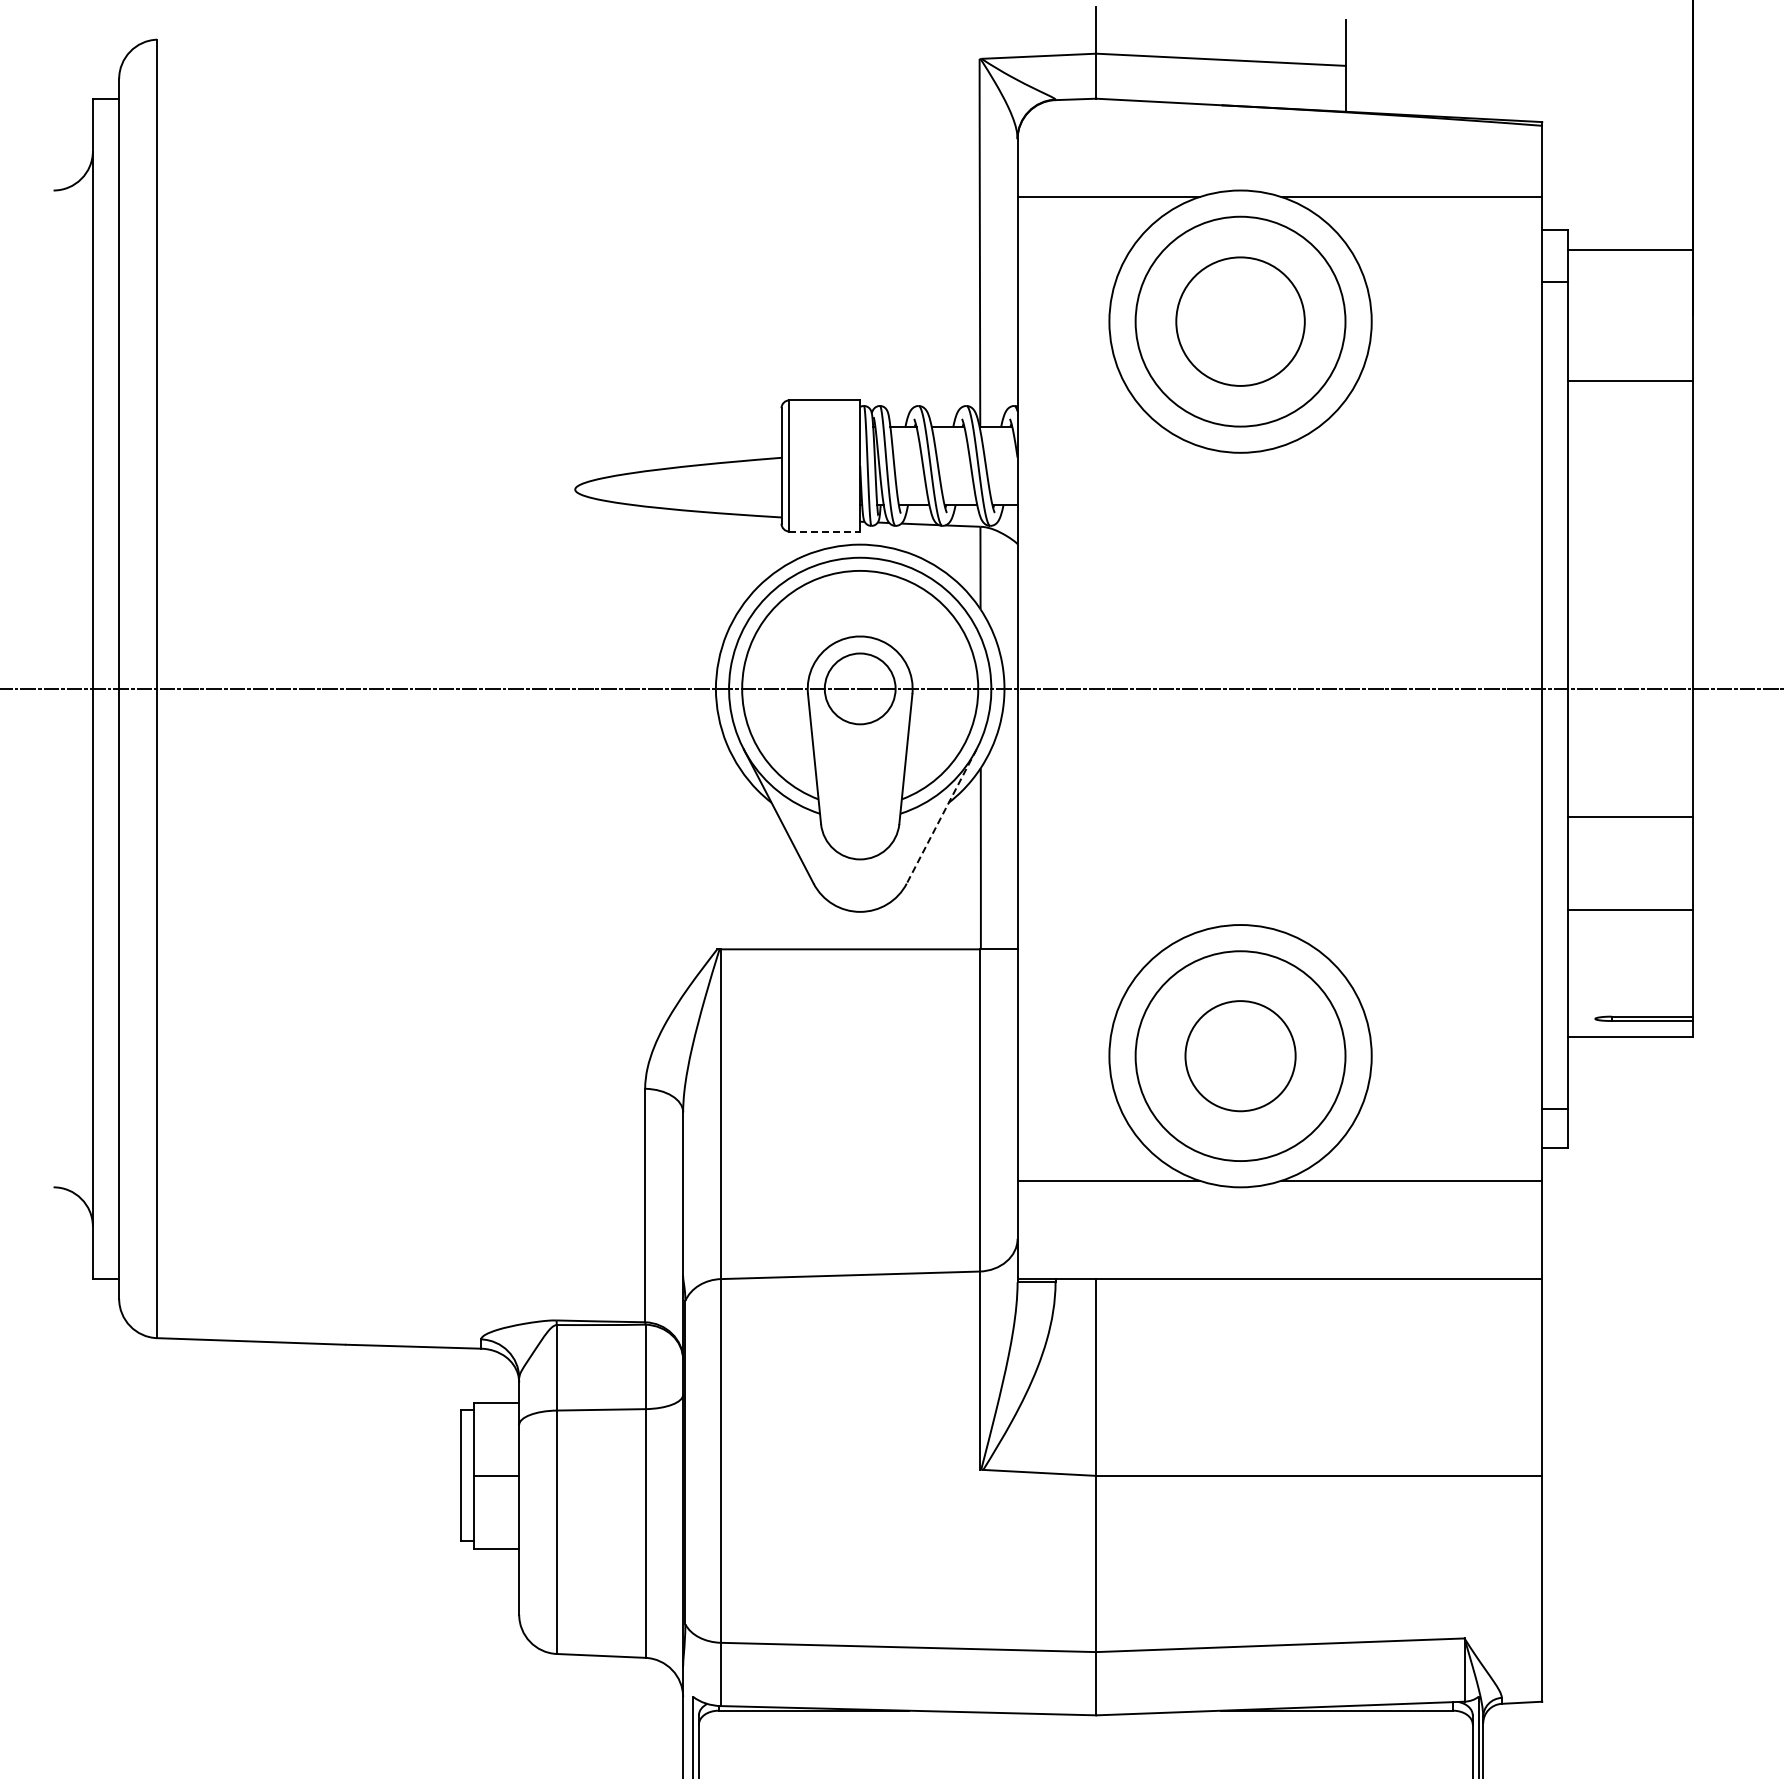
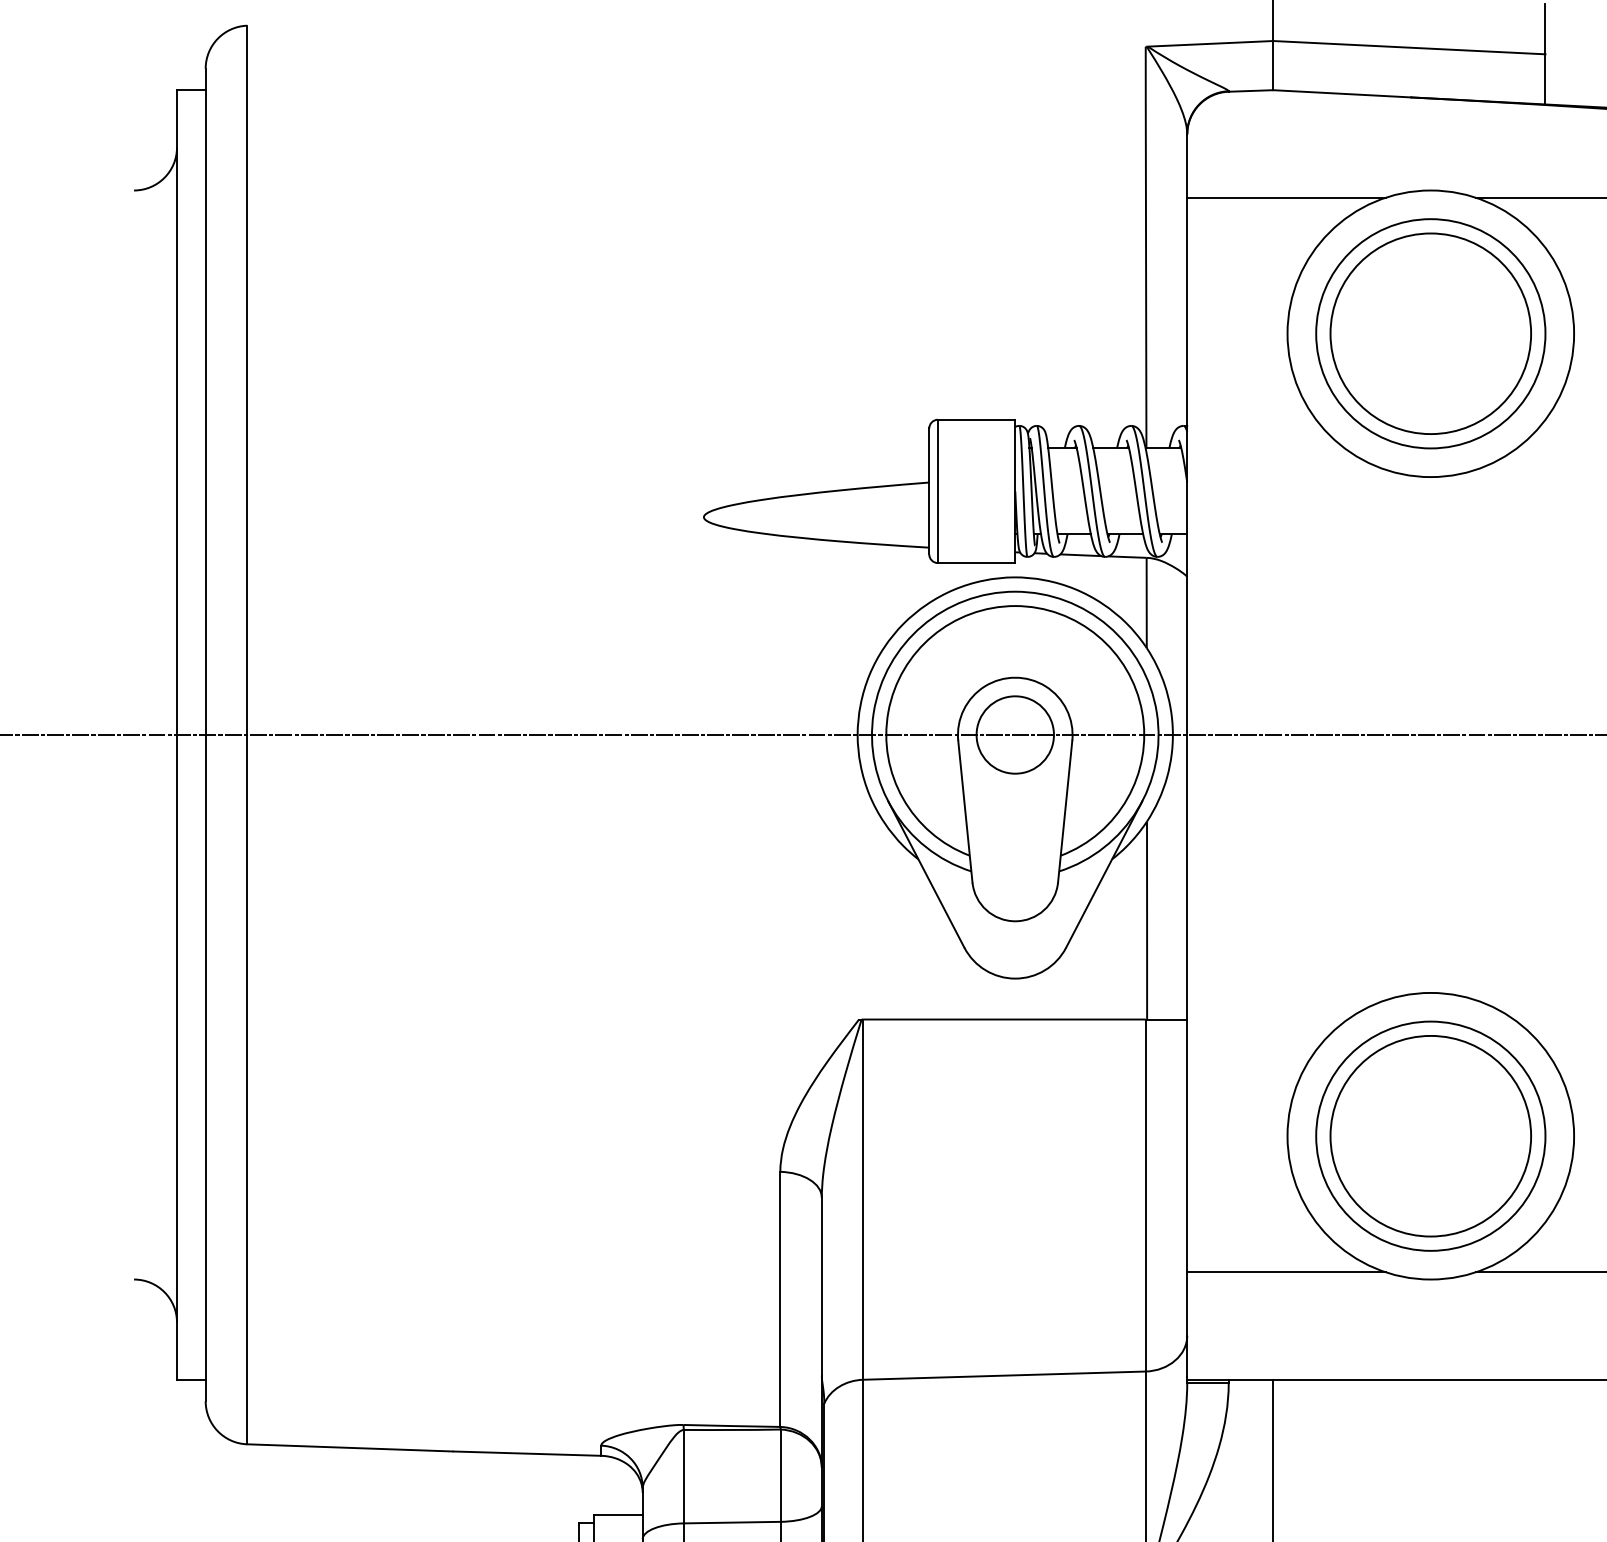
circle: (1240, 321) -> (1430, 333), size x1.43
line: (825, 531) -> (977, 563), dashed -> solid
line: (941, 816) -> (1104, 874), dashed -> solid
circle: (1240, 1055) -> (1430, 1135), size x1.67

